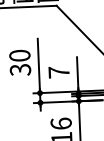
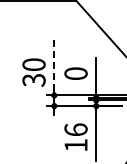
text: (19, 62) -> (33, 72), moved
line: (38, 63) -> (54, 63), solid -> dashed
text: (58, 72) -> (75, 73), 7 -> 0

